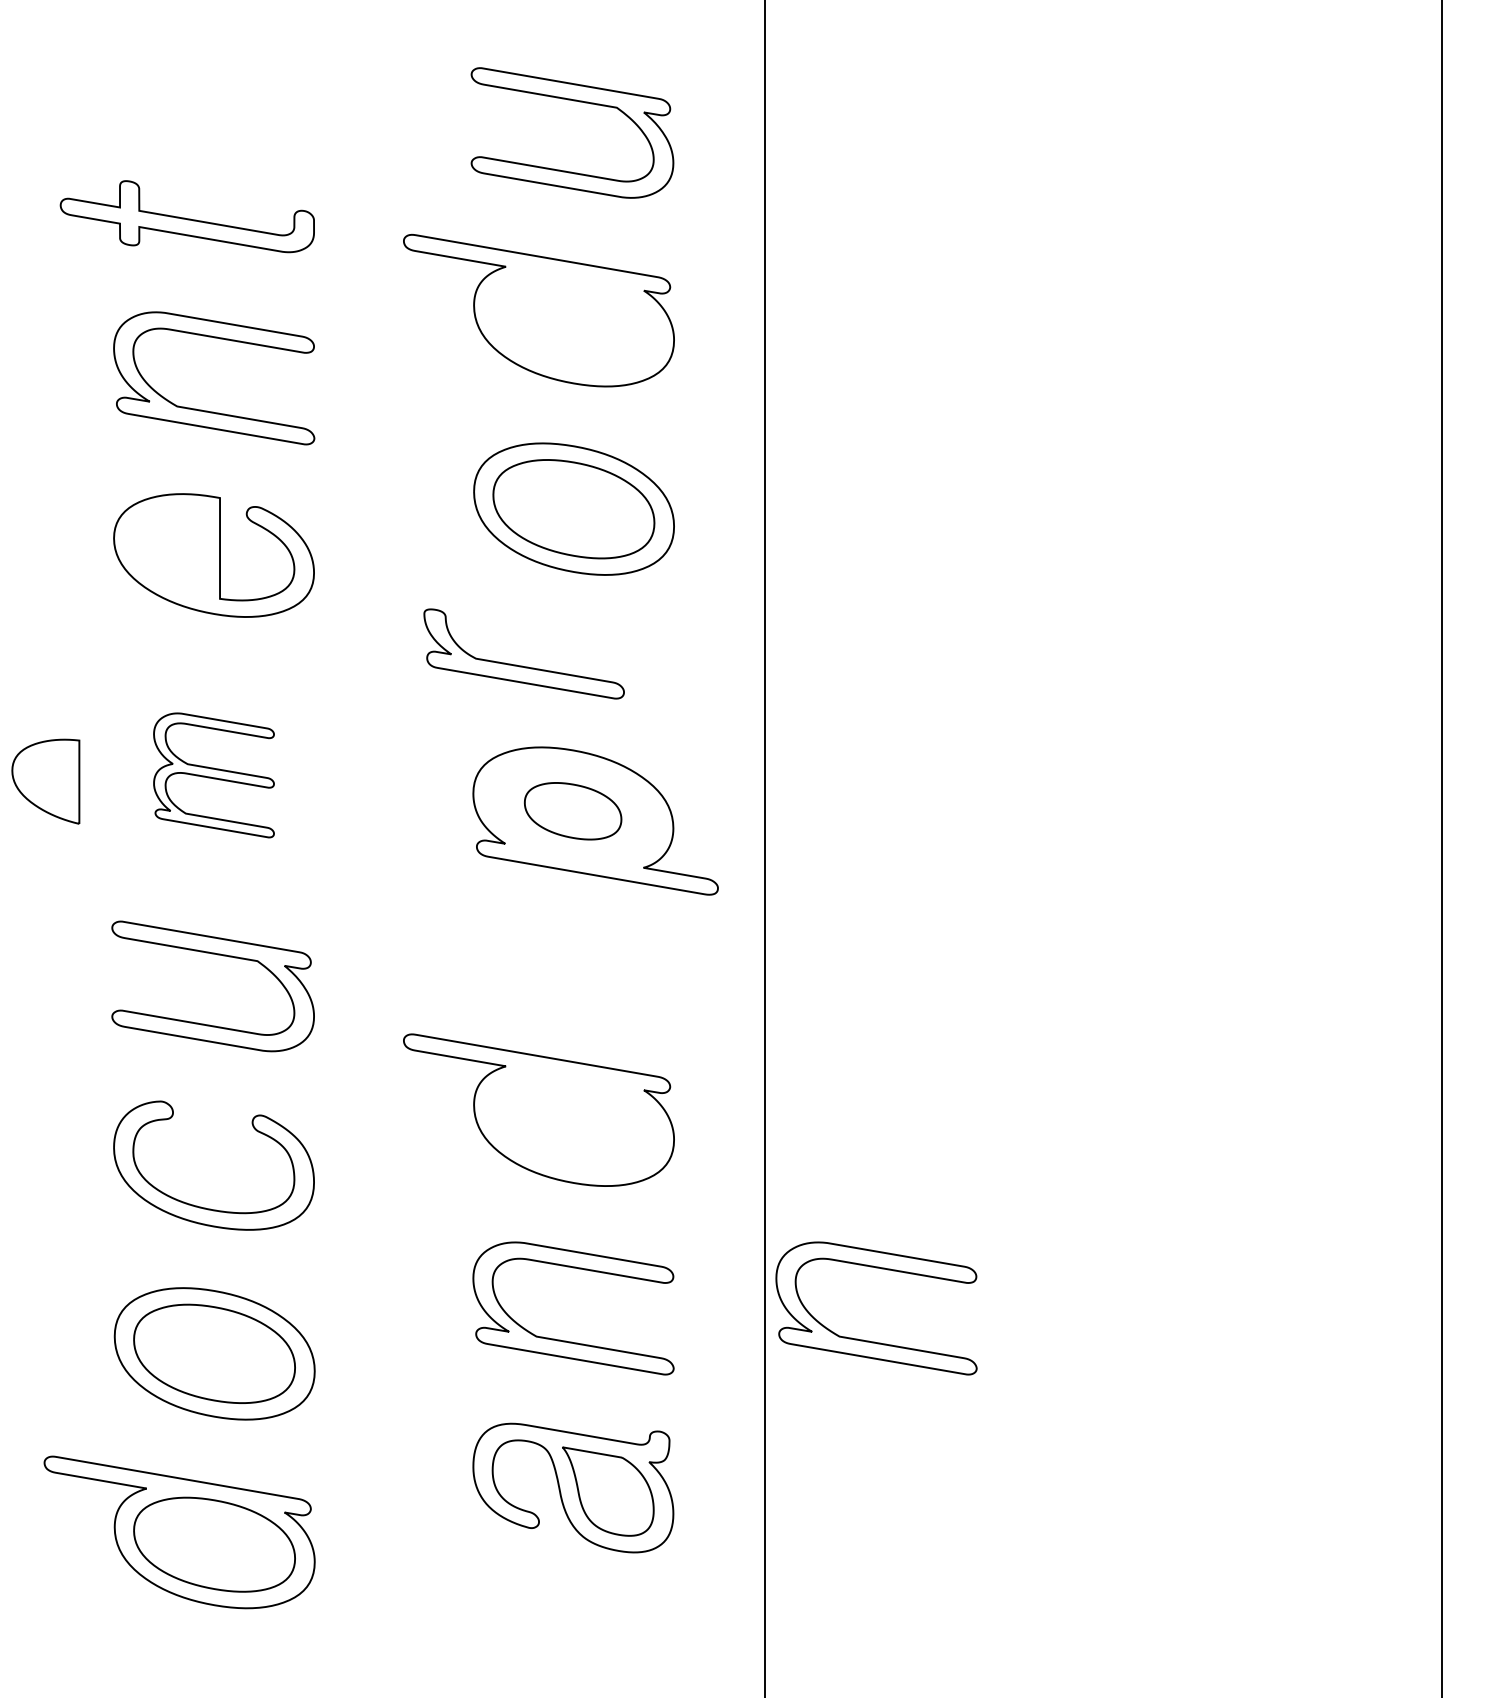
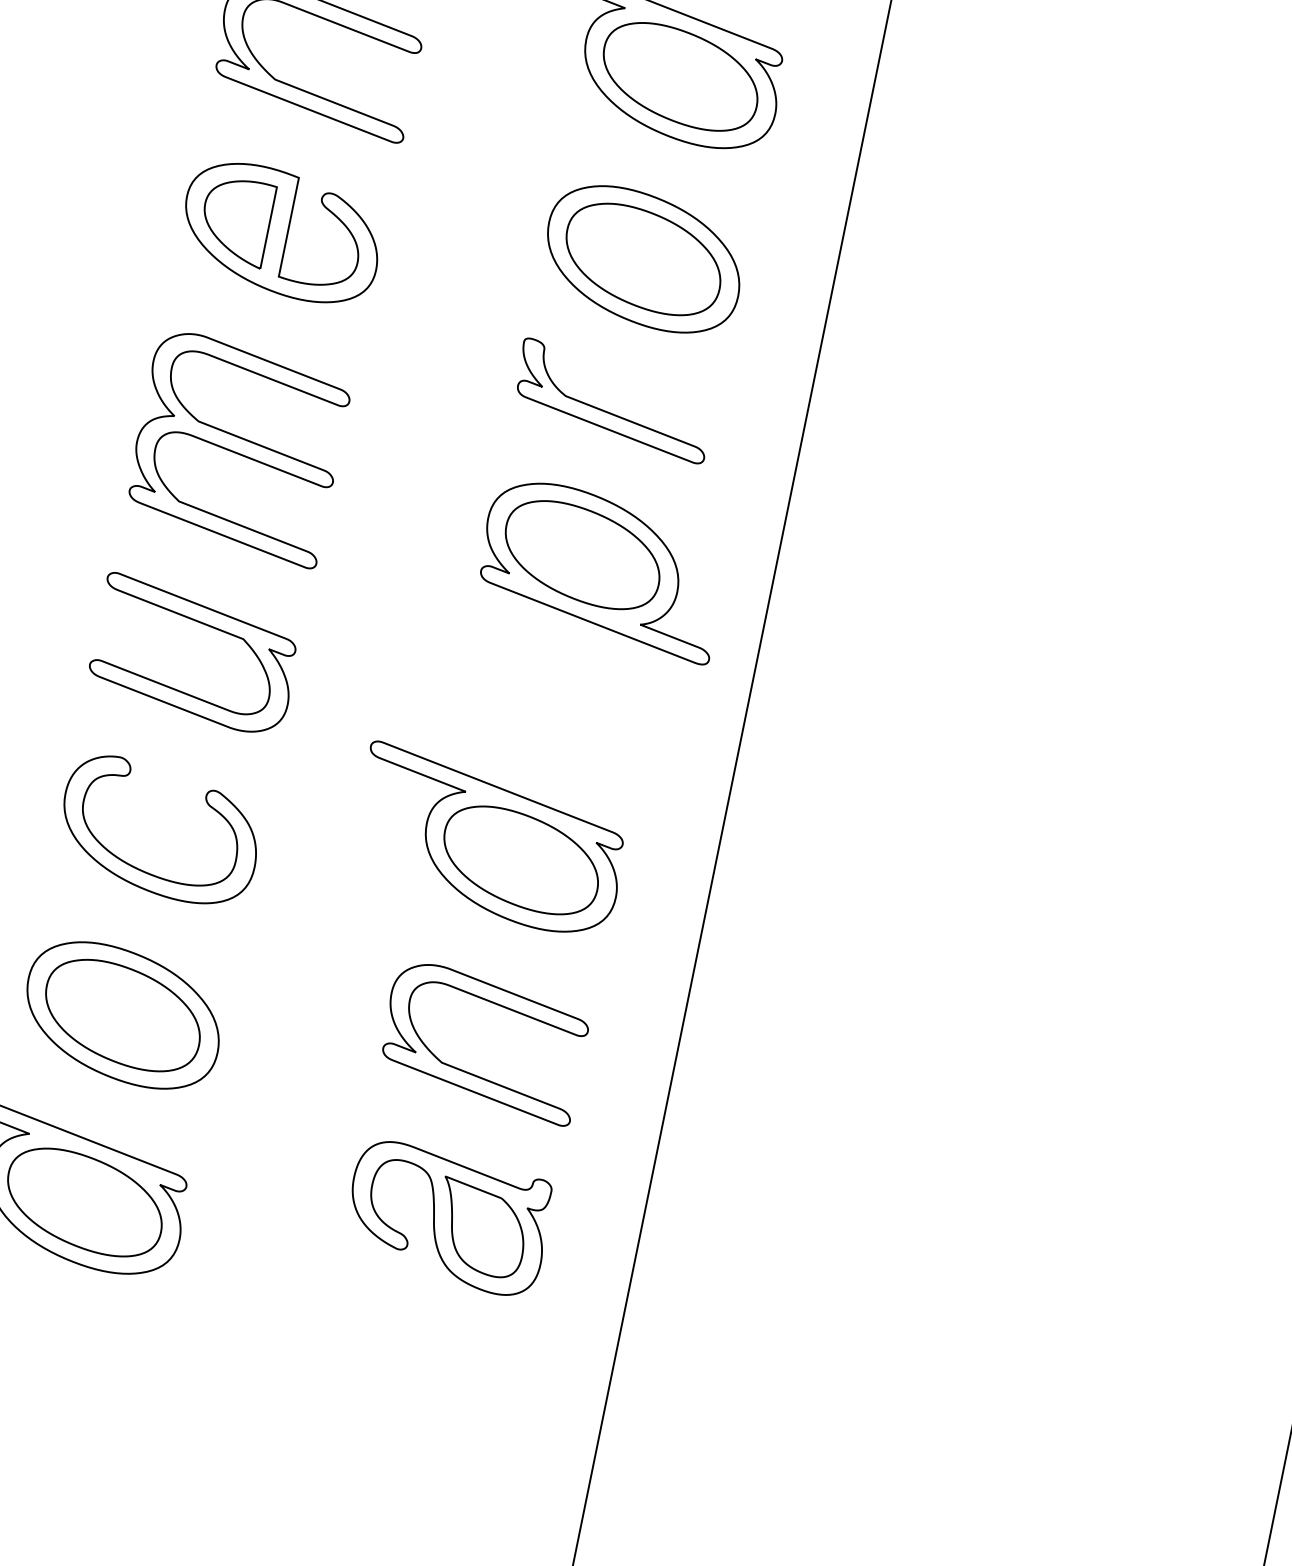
part: (573, 322) -> (680, 76), added
part: (522, 665) -> (609, 412), moved
part: (213, 775) -> (237, 448), size x1.67
part: (45, 781) -> (235, 220), moved
part: (572, 811) -> (581, 555), size x1.67
part: (573, 1122) -> (520, 860), added
part: (869, 1340) -> (767, 1132), removed

